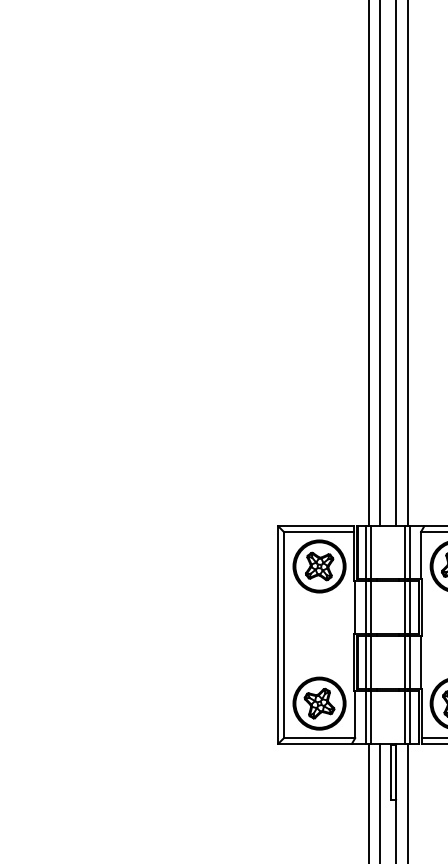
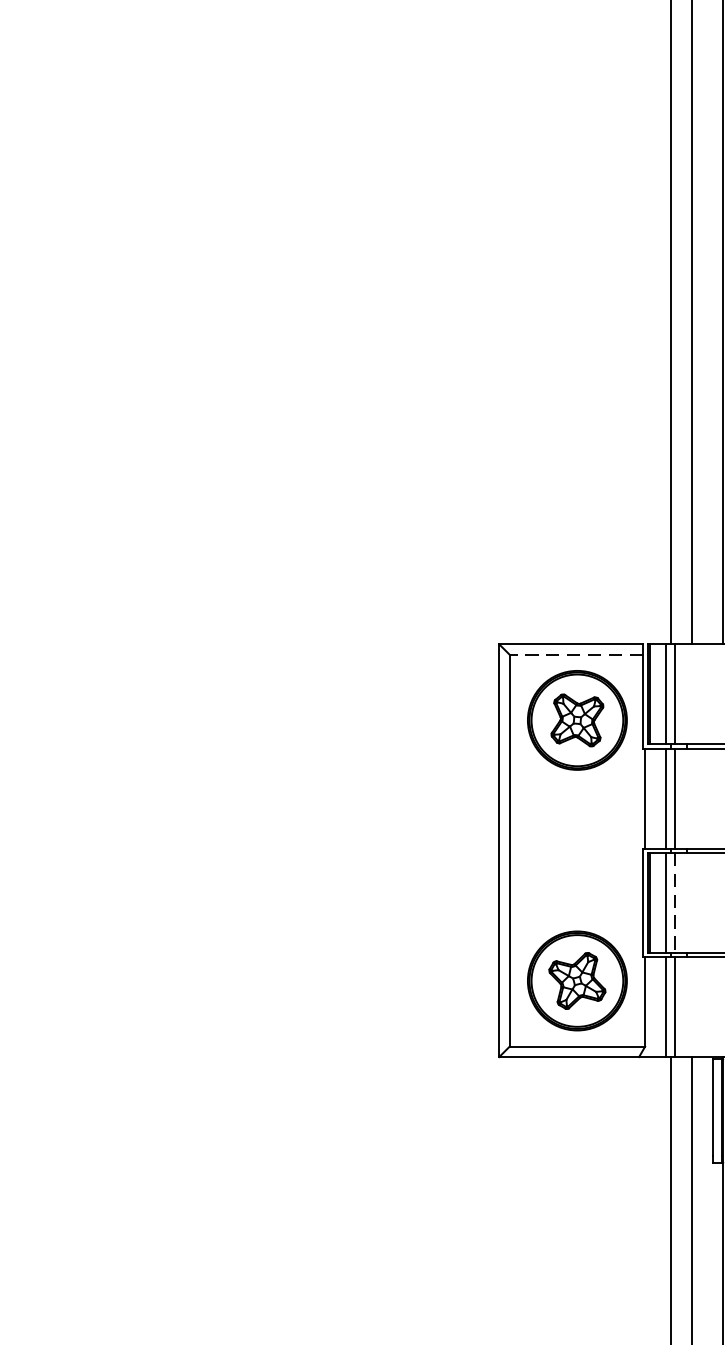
line: (318, 531) -> (575, 653), solid -> dashed
line: (371, 662) -> (676, 902), solid -> dashed

